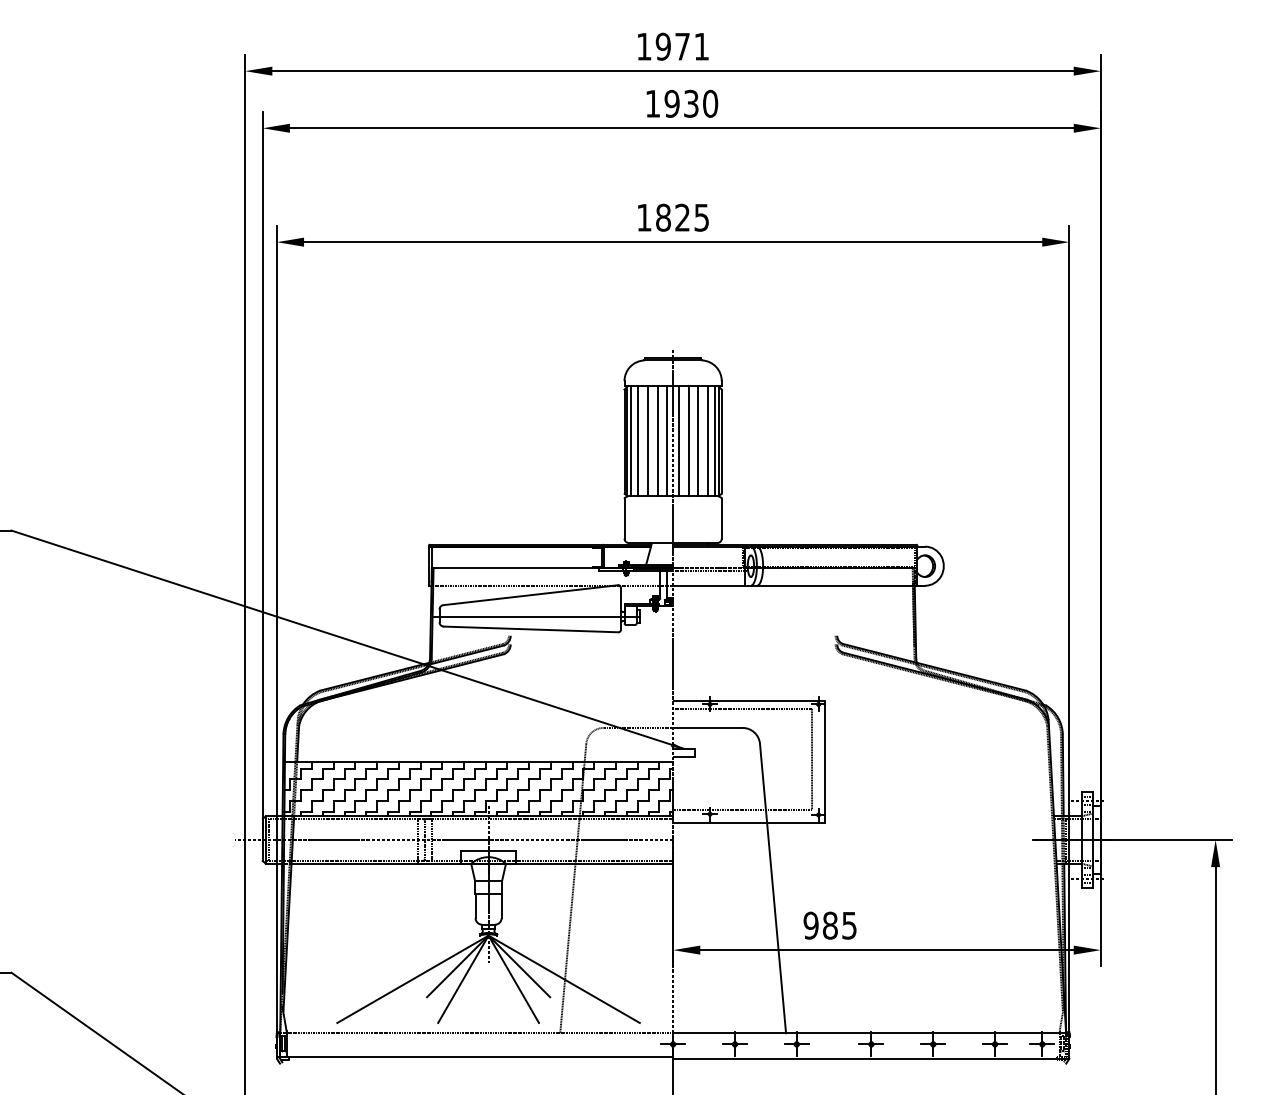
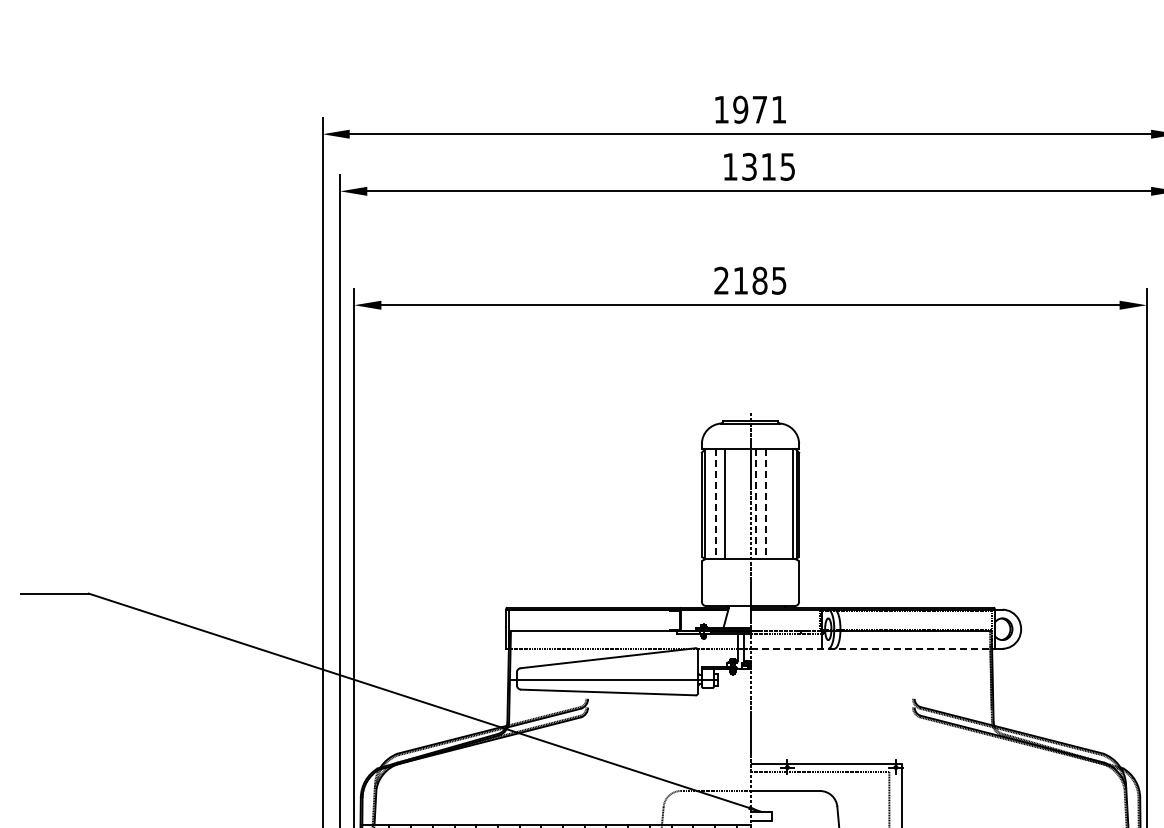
text: (691, 103) -> (768, 166), 1930 -> 1315
text: (663, 217) -> (740, 280), 1825 -> 2185
line: (630, 440) -> (707, 503), removed
line: (657, 440) -> (734, 503), removed
line: (667, 440) -> (744, 503), removed
line: (698, 440) -> (775, 503), removed
line: (708, 440) -> (785, 503), removed
line: (638, 441) -> (715, 504), solid -> dashed
line: (678, 441) -> (755, 504), solid -> dashed
line: (688, 441) -> (765, 504), solid -> dashed
line: (795, 585) -> (872, 648), solid -> dashed

